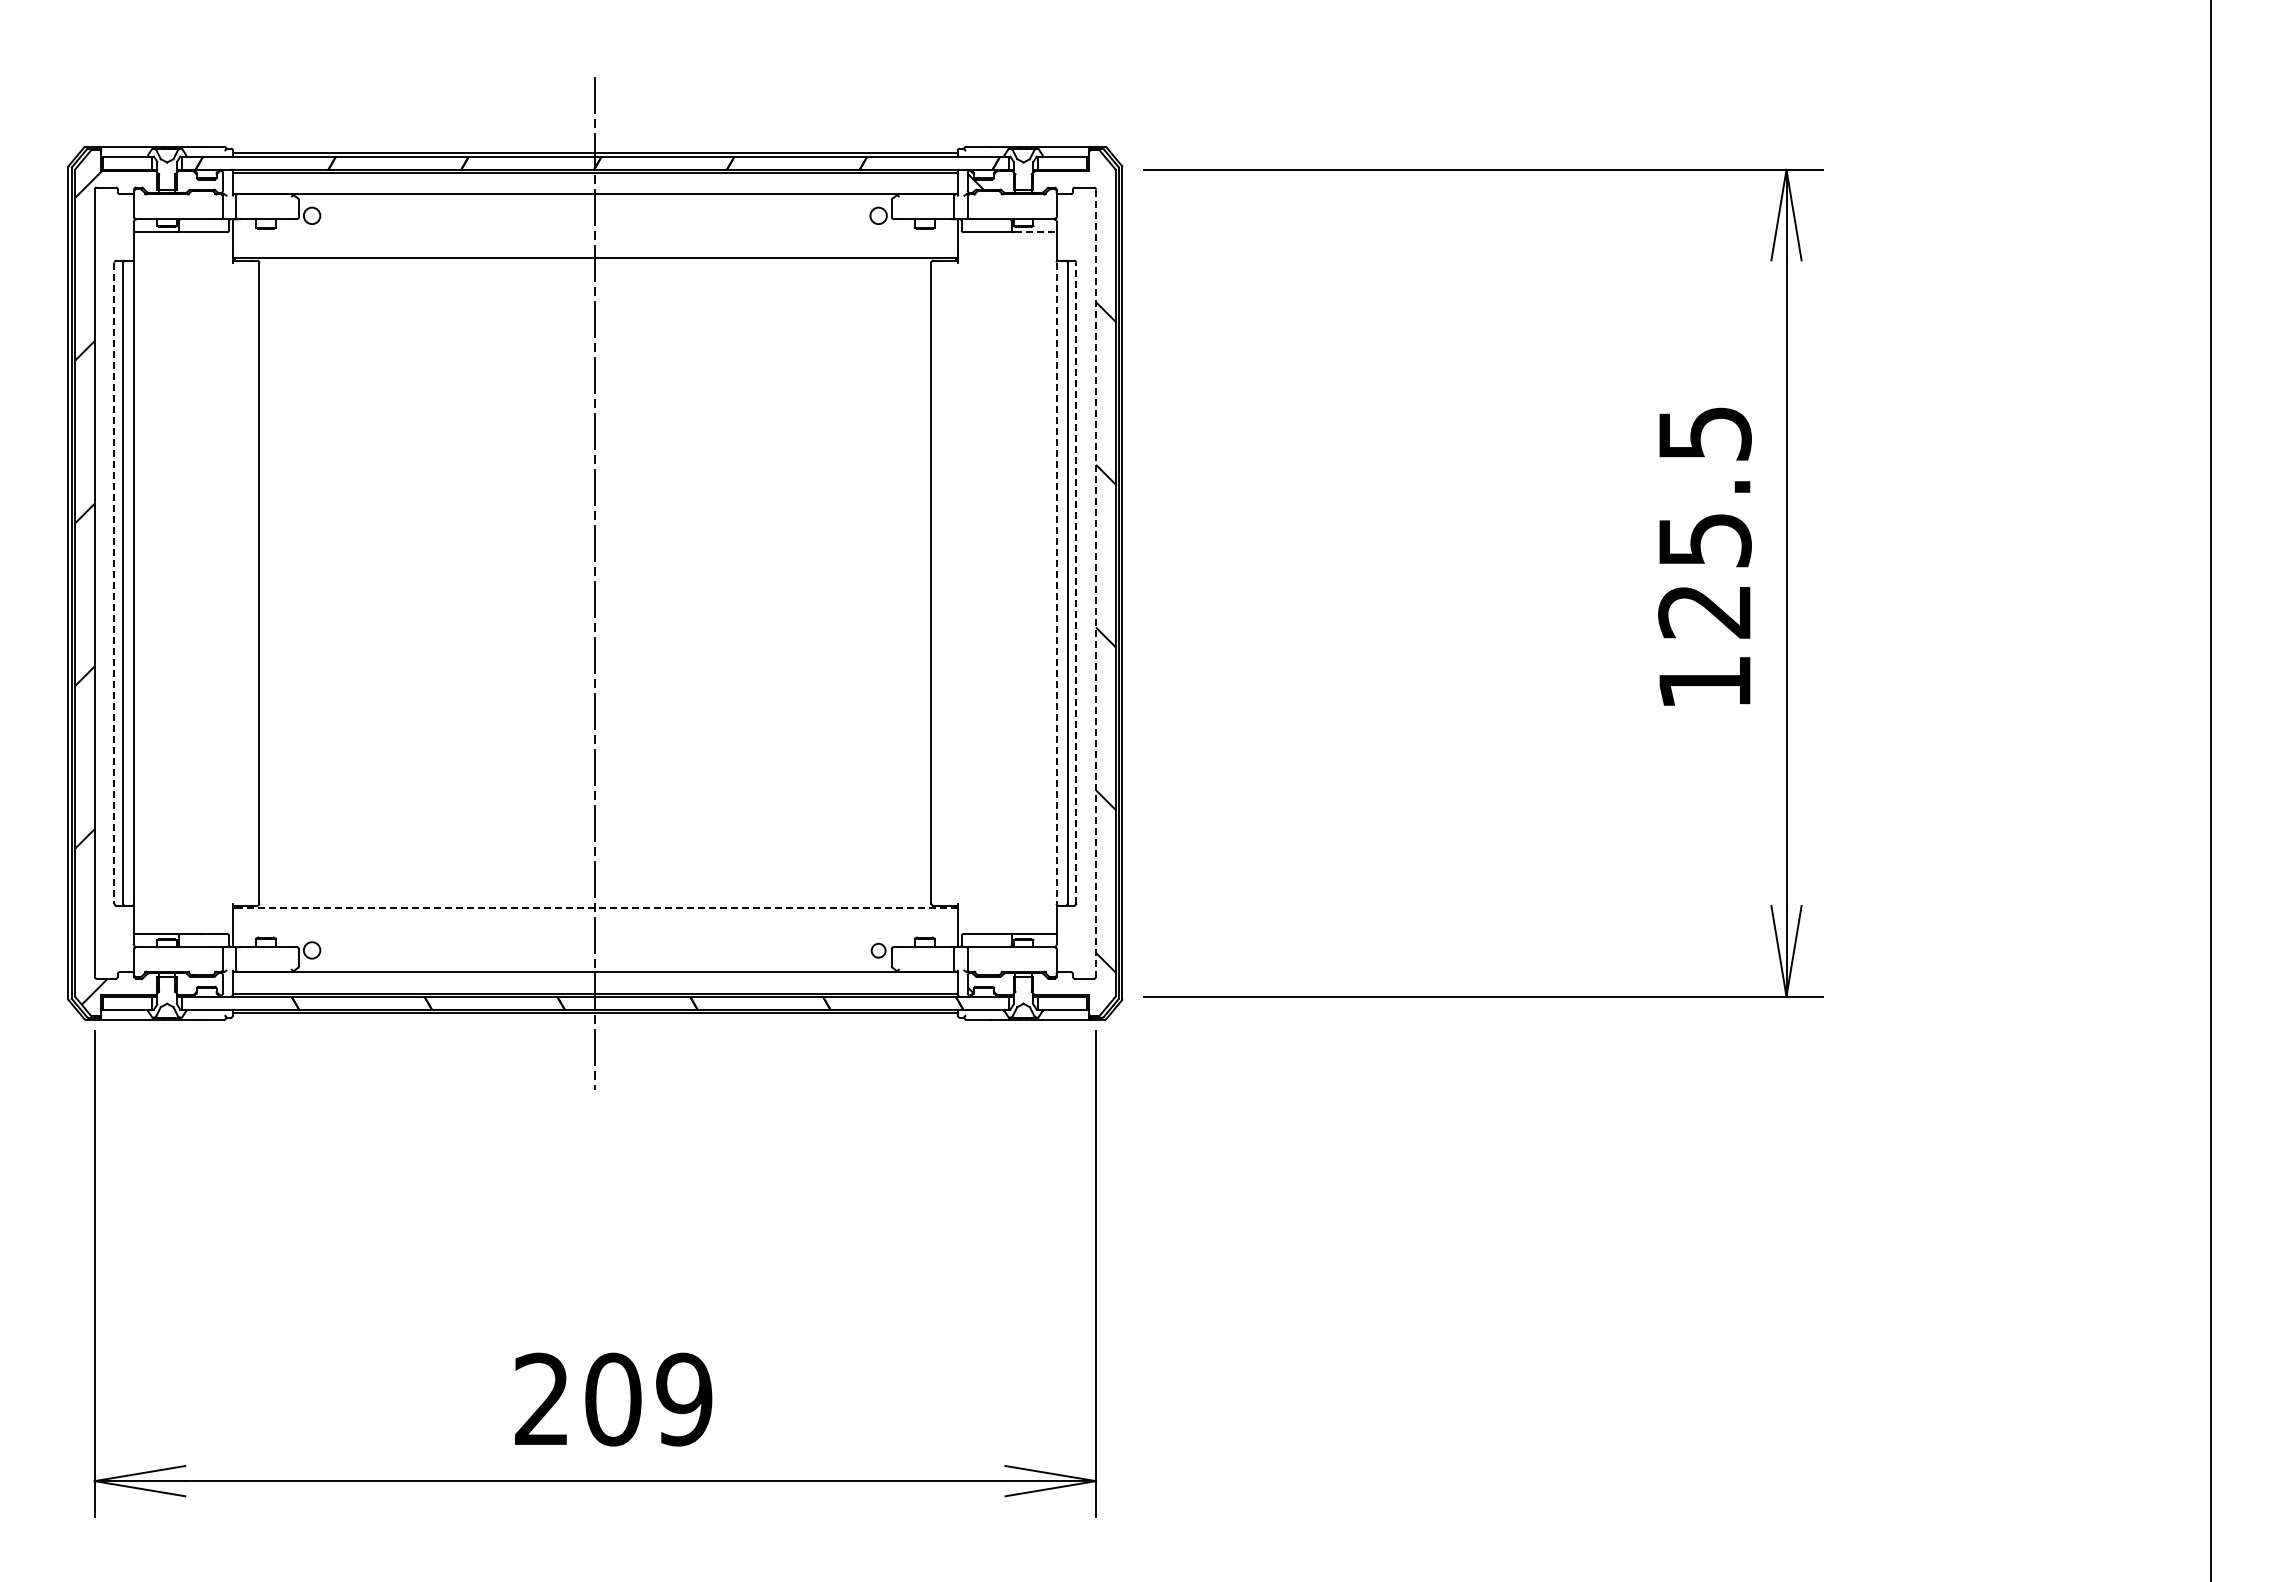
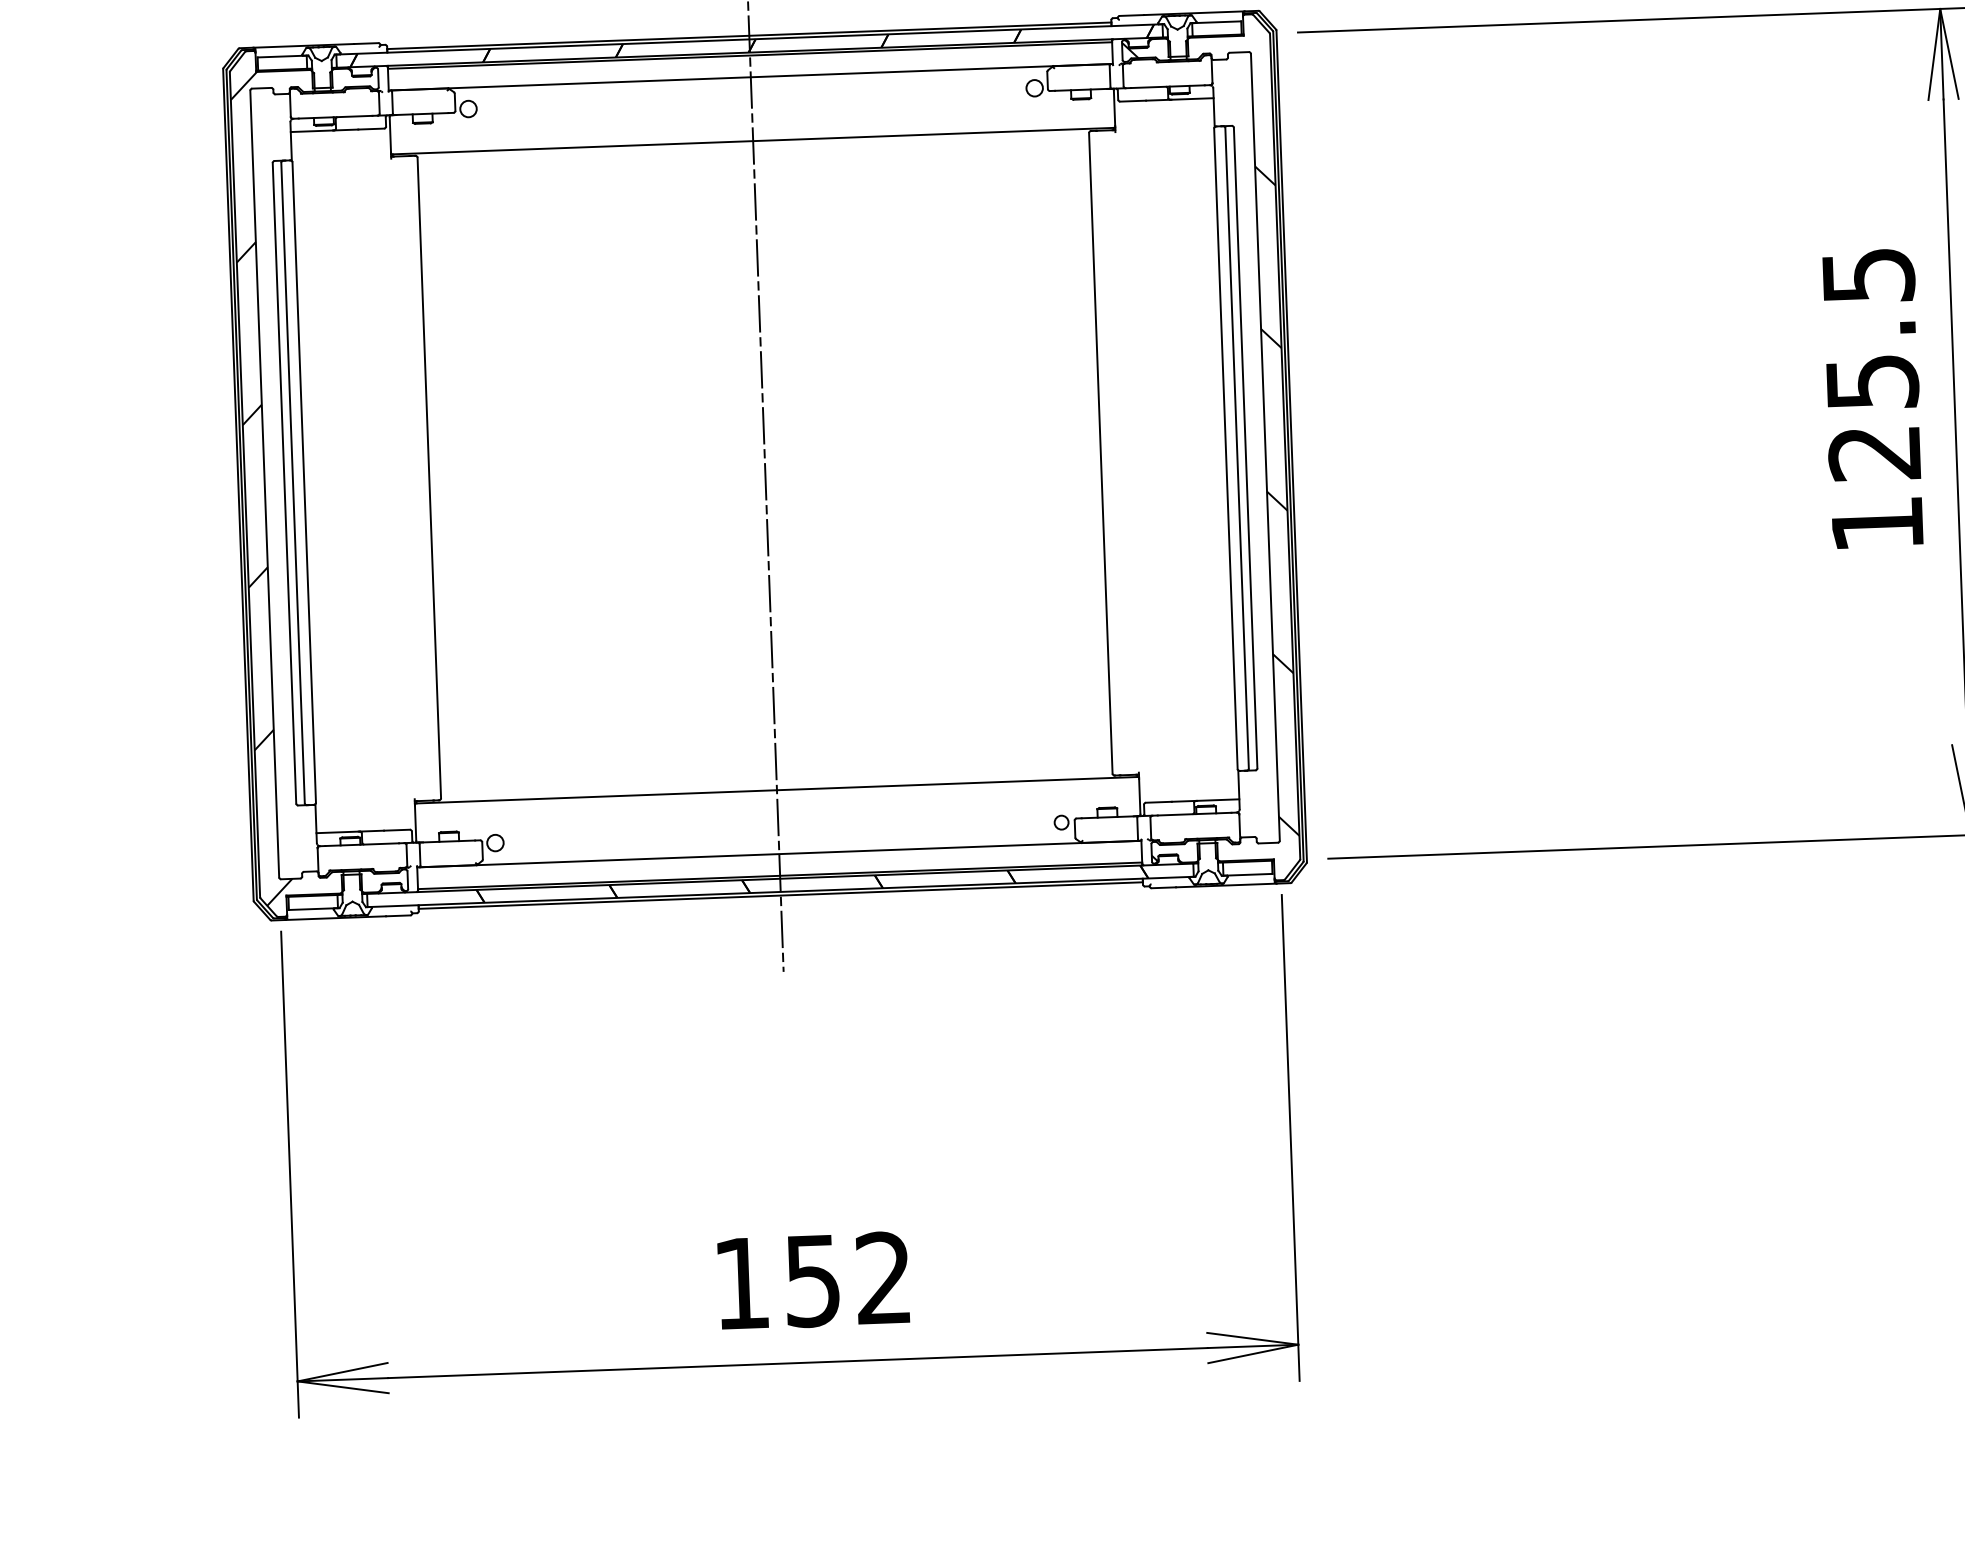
line: (1036, 232) -> (1193, 99), dashed -> solid
line: (1076, 582) -> (1245, 447), dashed -> solid
line: (114, 583) -> (284, 483), dashed -> solid
line: (1056, 583) -> (1225, 449), dashed -> solid
line: (1096, 583) -> (1265, 447), dashed -> solid
line: (594, 907) -> (776, 789), dashed -> solid
text: (613, 1399) -> (813, 1280), 209 -> 152

